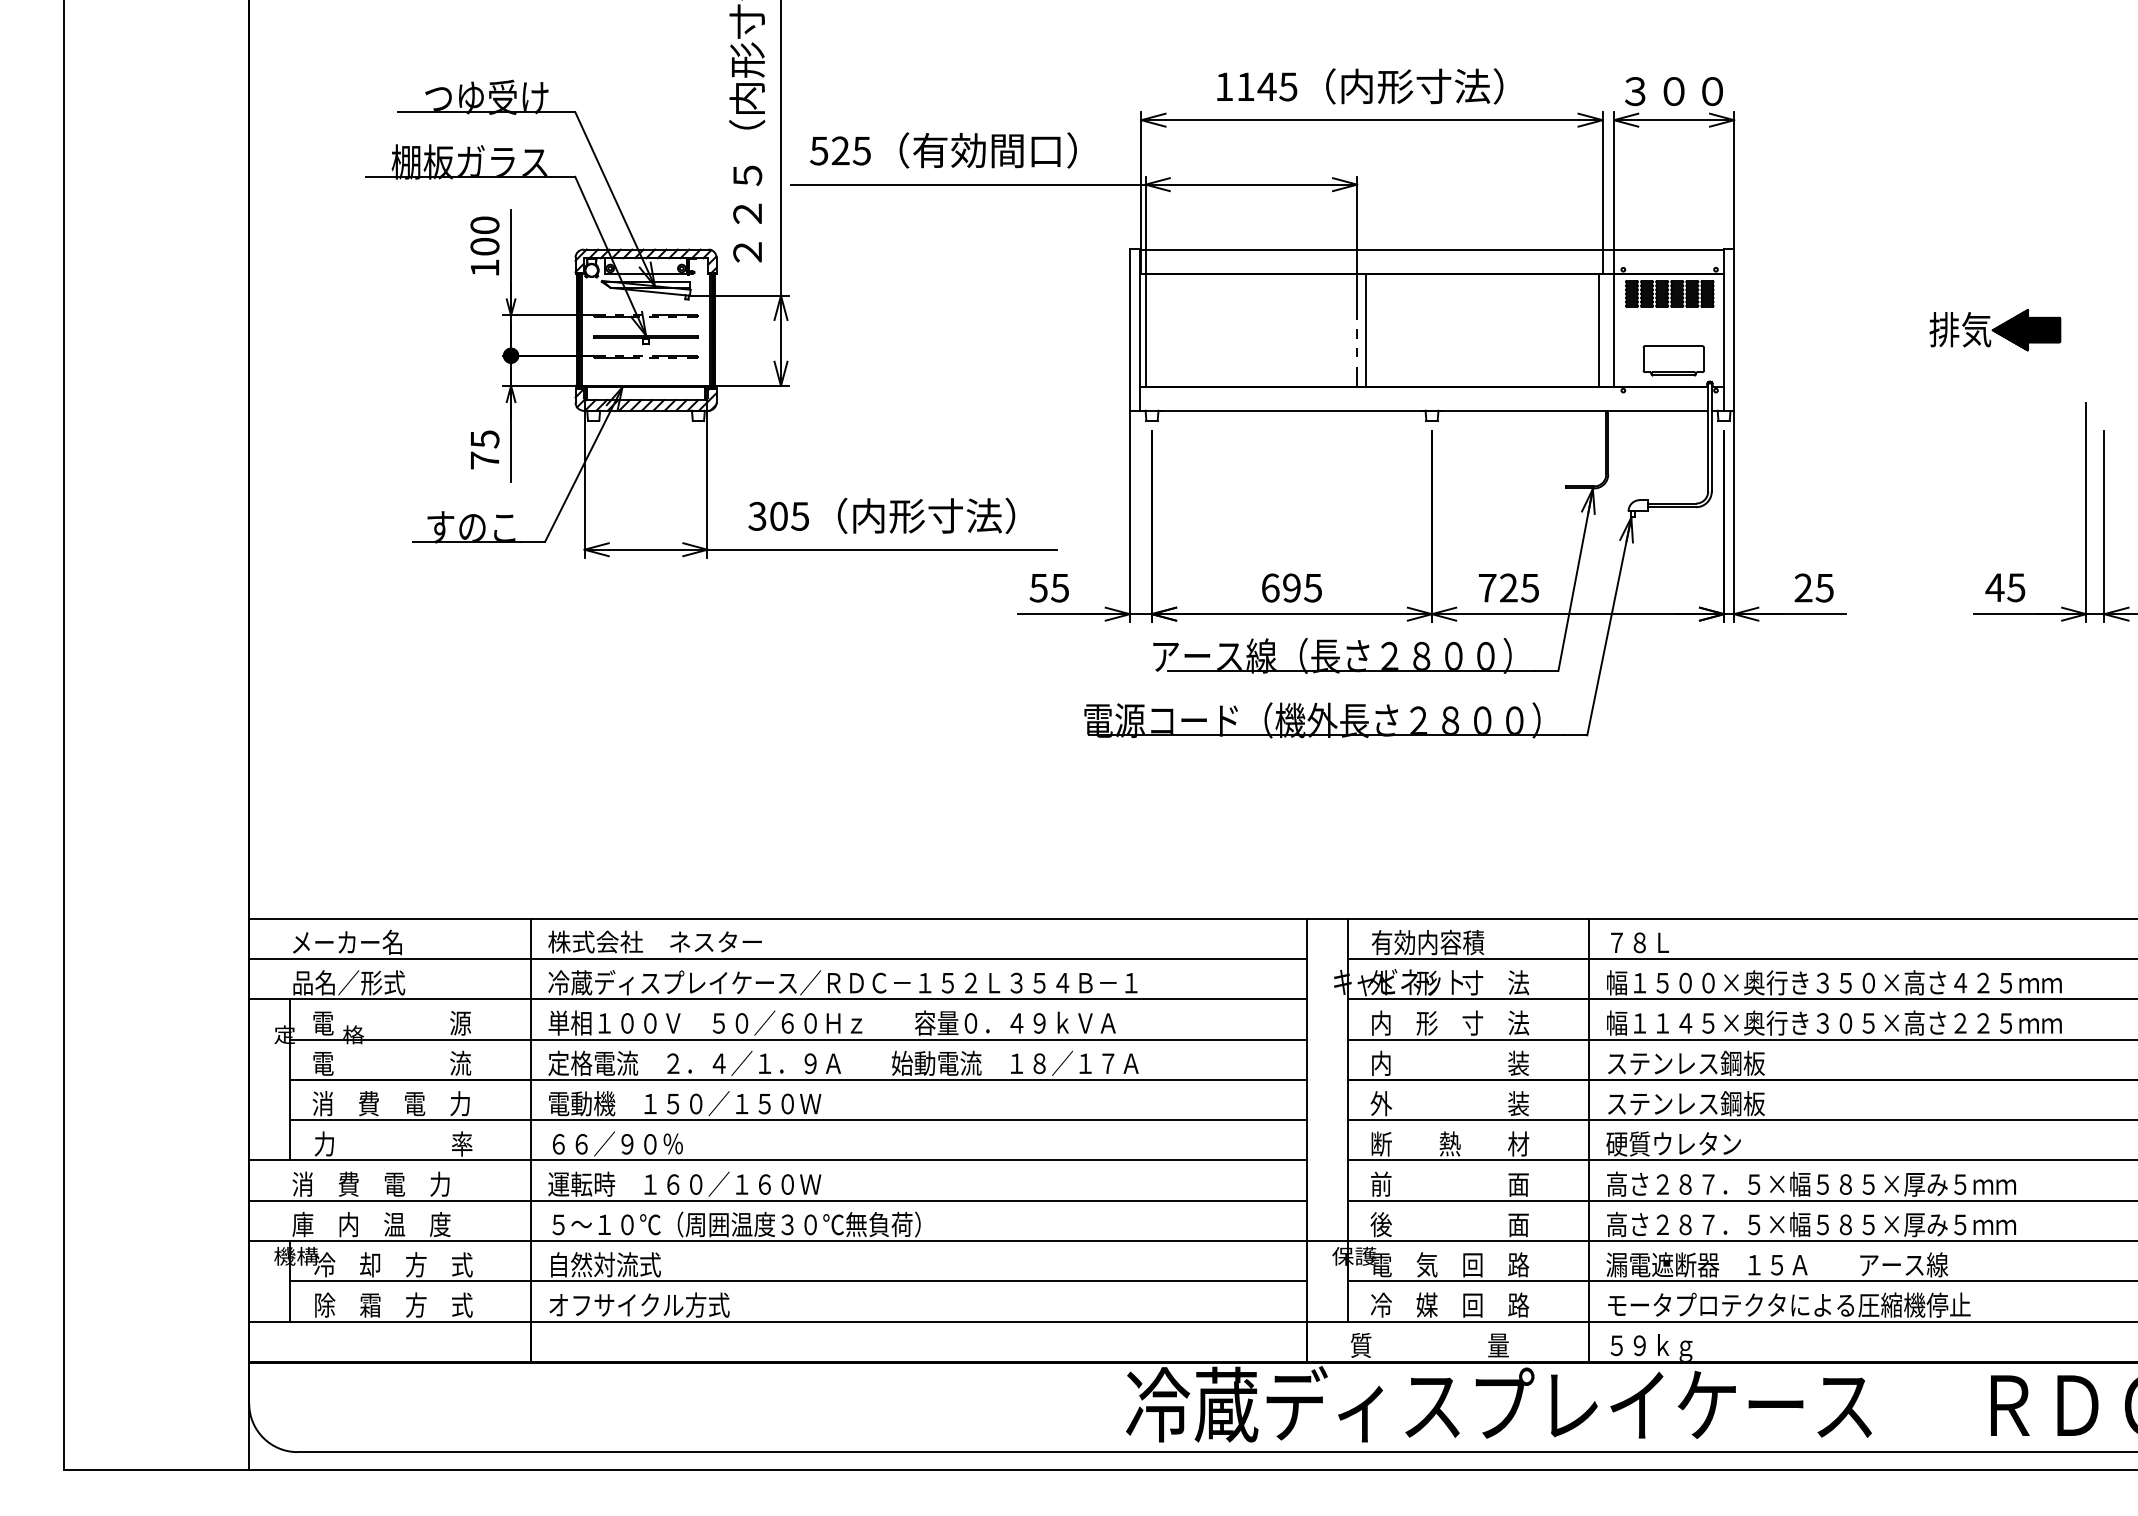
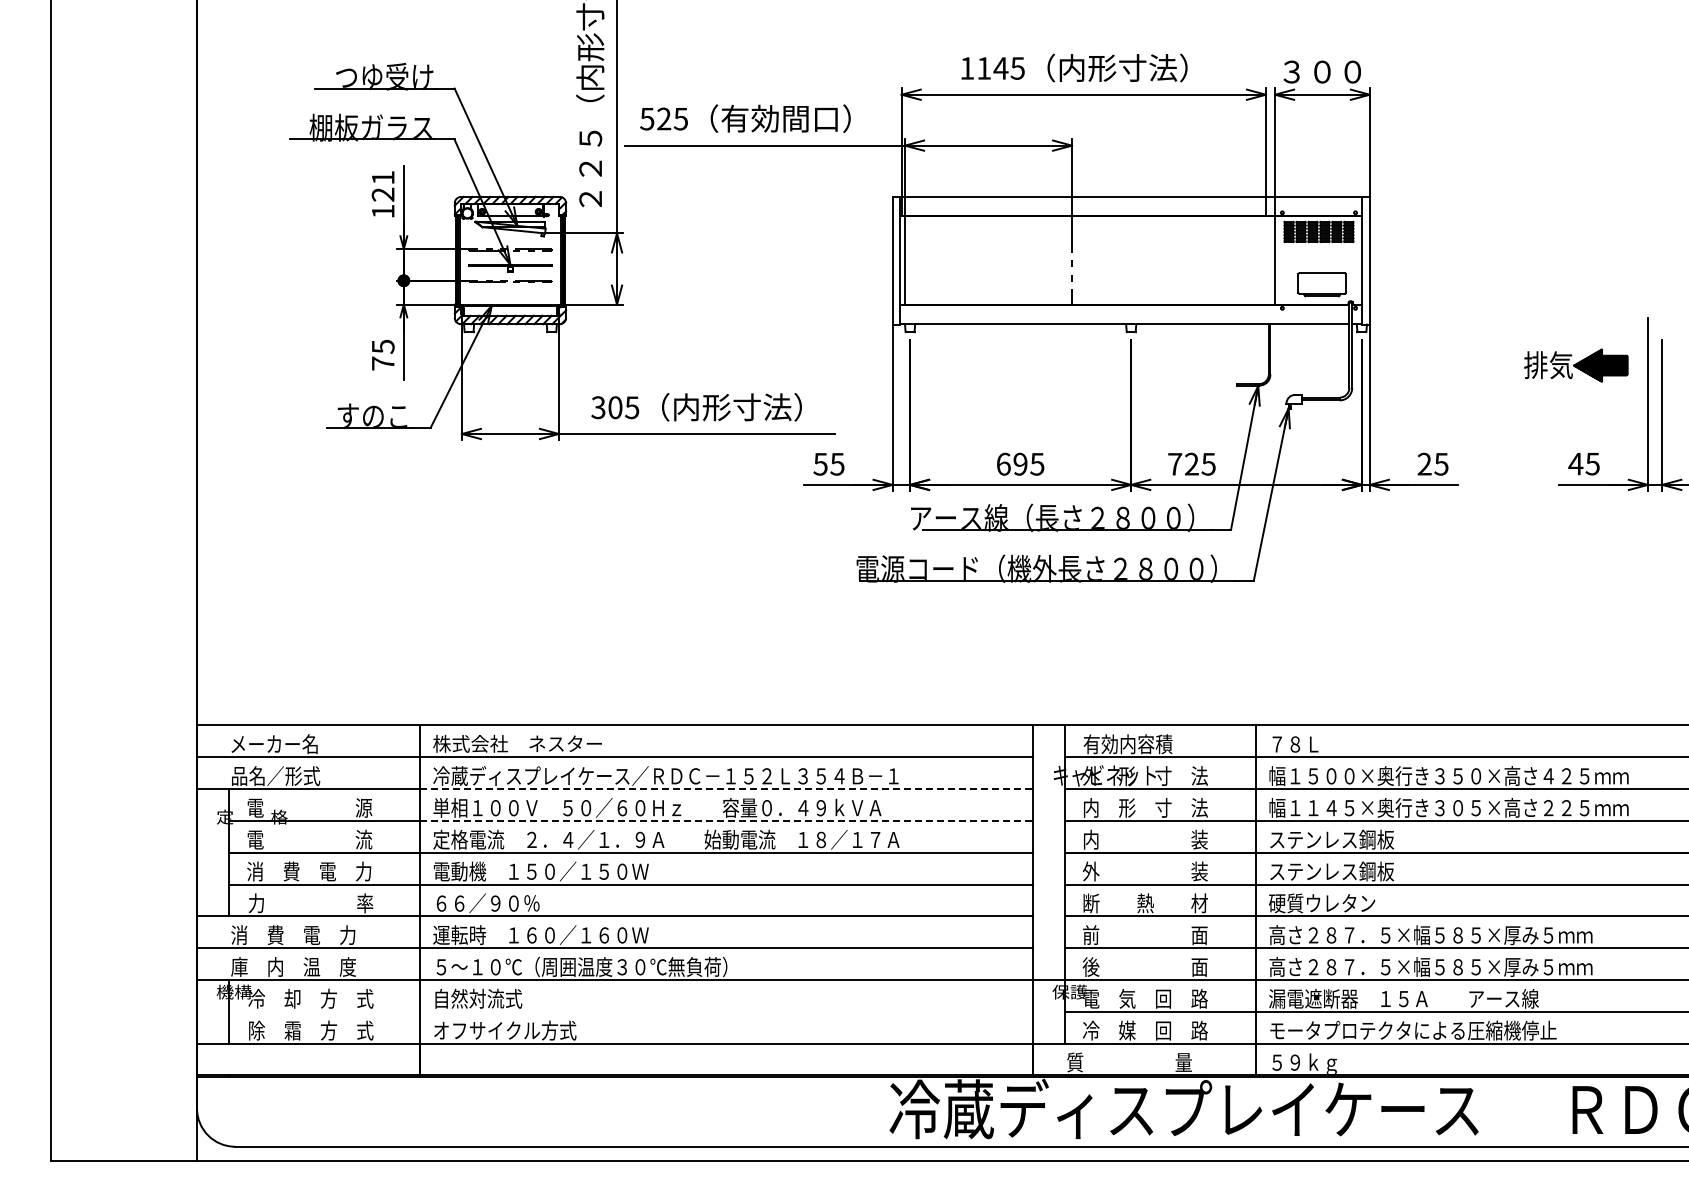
text: (484, 235) -> (382, 185), 100 -> 121
line: (1366, 330) -> (1079, 260), removed
line: (1599, 330) -> (1263, 260), removed
part: (1995, 330) -> (1576, 365), moved
line: (919, 999) -> (726, 789), solid -> dashed
line: (919, 1039) -> (726, 820), solid -> dashed
line: (798, 1280) -> (630, 1011), removed

